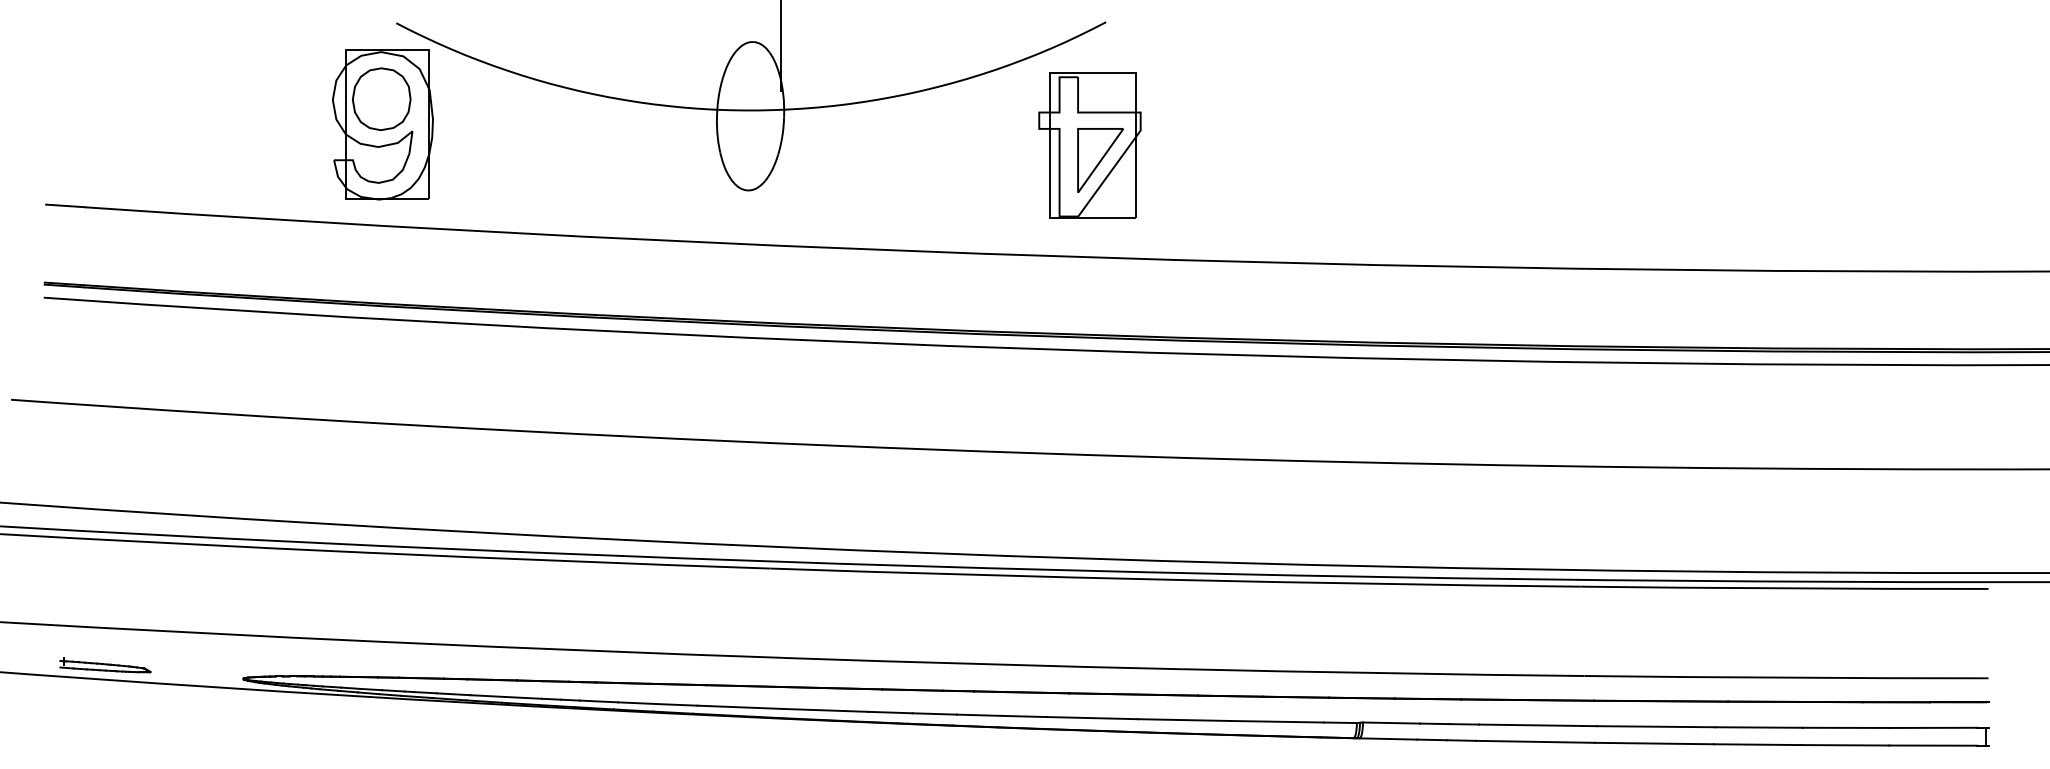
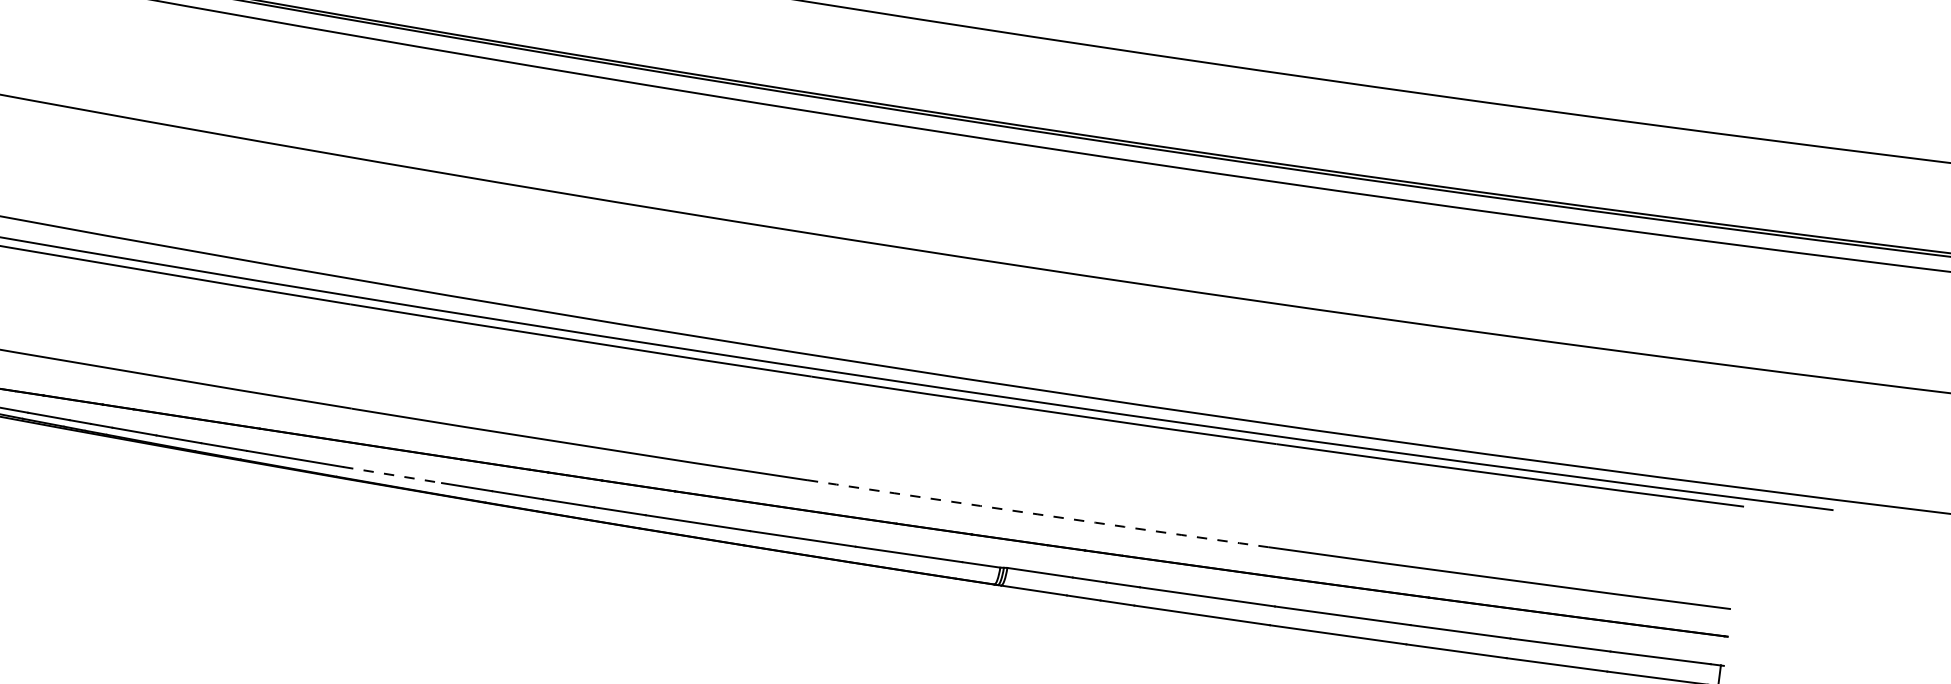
arc: (1383, 673) -> (1038, 514), solid -> dashed
line: (825, 710) -> (392, 475), solid -> dashed

